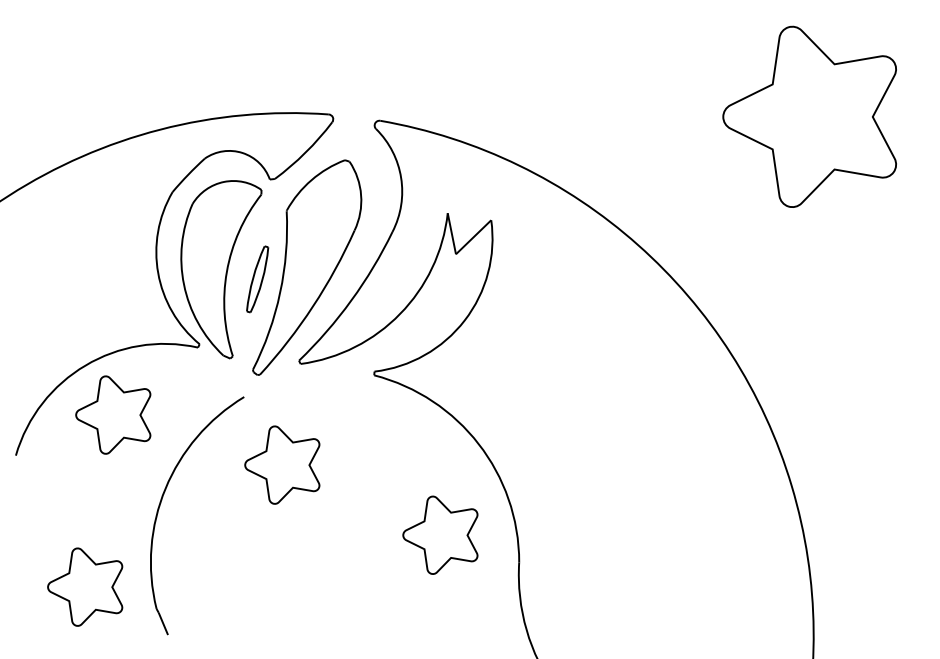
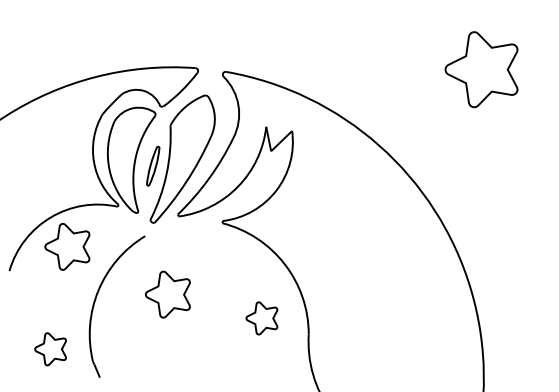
part: (809, 116) -> (481, 69), size x0.7
part: (281, 464) -> (167, 294), moved
part: (439, 535) -> (261, 318), size x0.7
part: (84, 587) -> (50, 349), size x0.7

